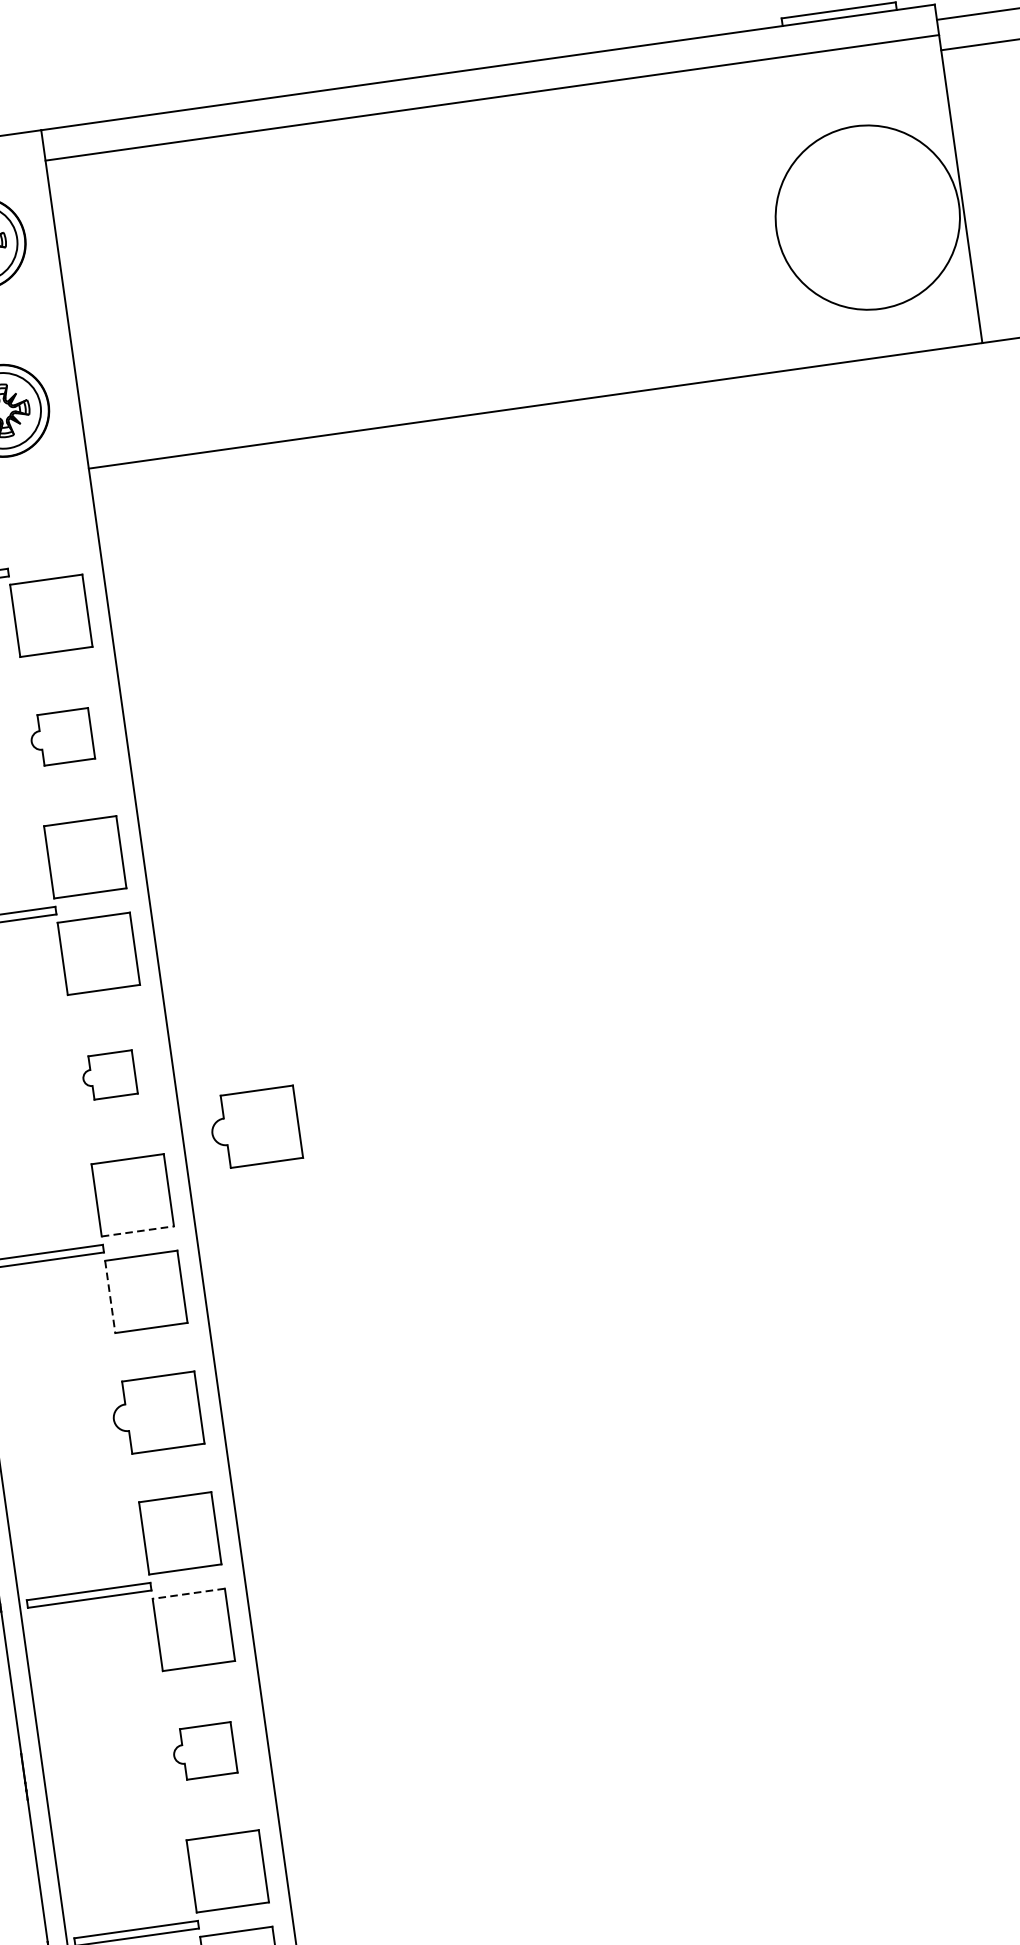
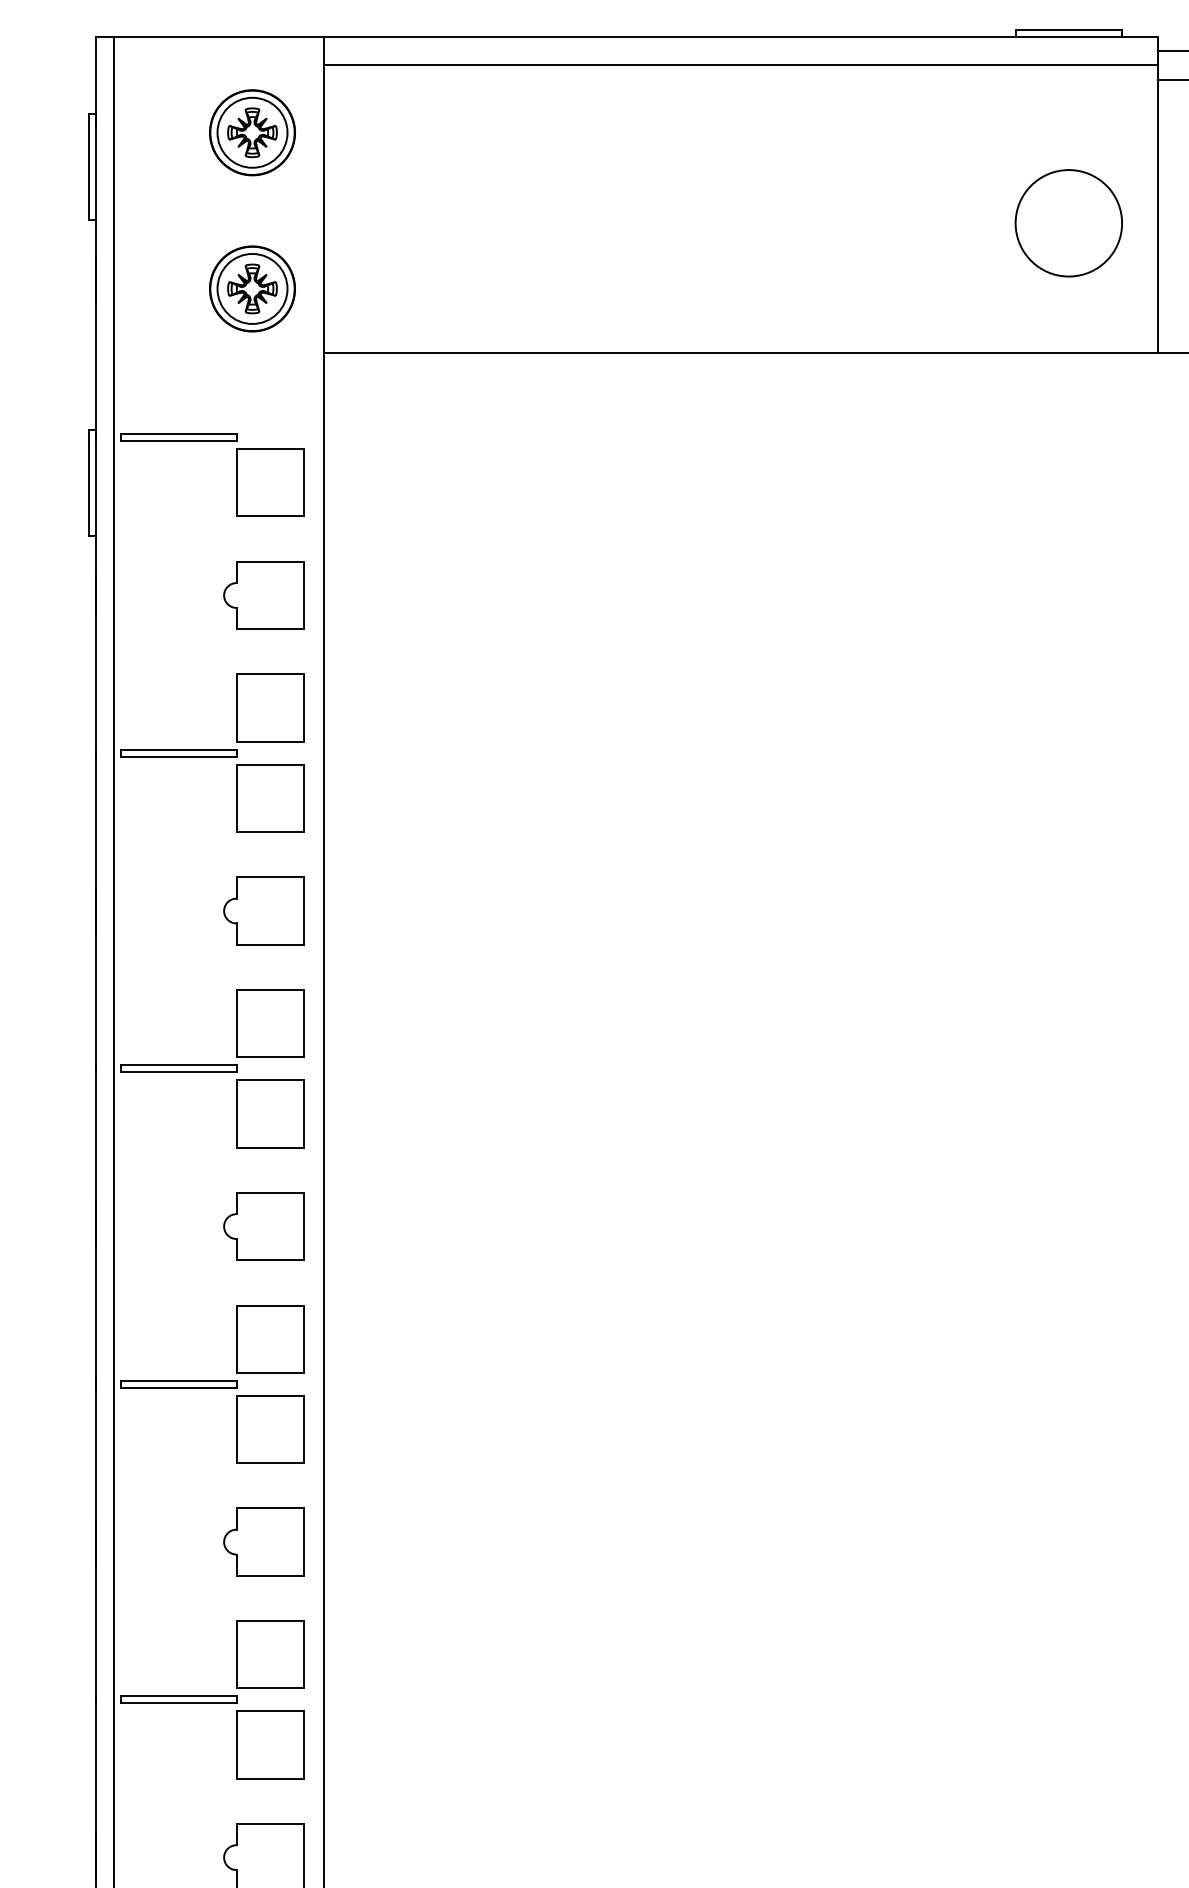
circle: (867, 217) -> (1068, 223), size x0.62
part: (61, 737) -> (263, 595), size x1.43
part: (108, 1075) -> (263, 910), size x1.67
part: (254, 1127) -> (390, 977), removed
line: (138, 1231) -> (270, 1057), dashed -> solid
line: (110, 1296) -> (236, 1113), dashed -> solid
line: (189, 1593) -> (270, 1395), dashed -> solid
part: (203, 1751) -> (263, 1541), size x1.43

